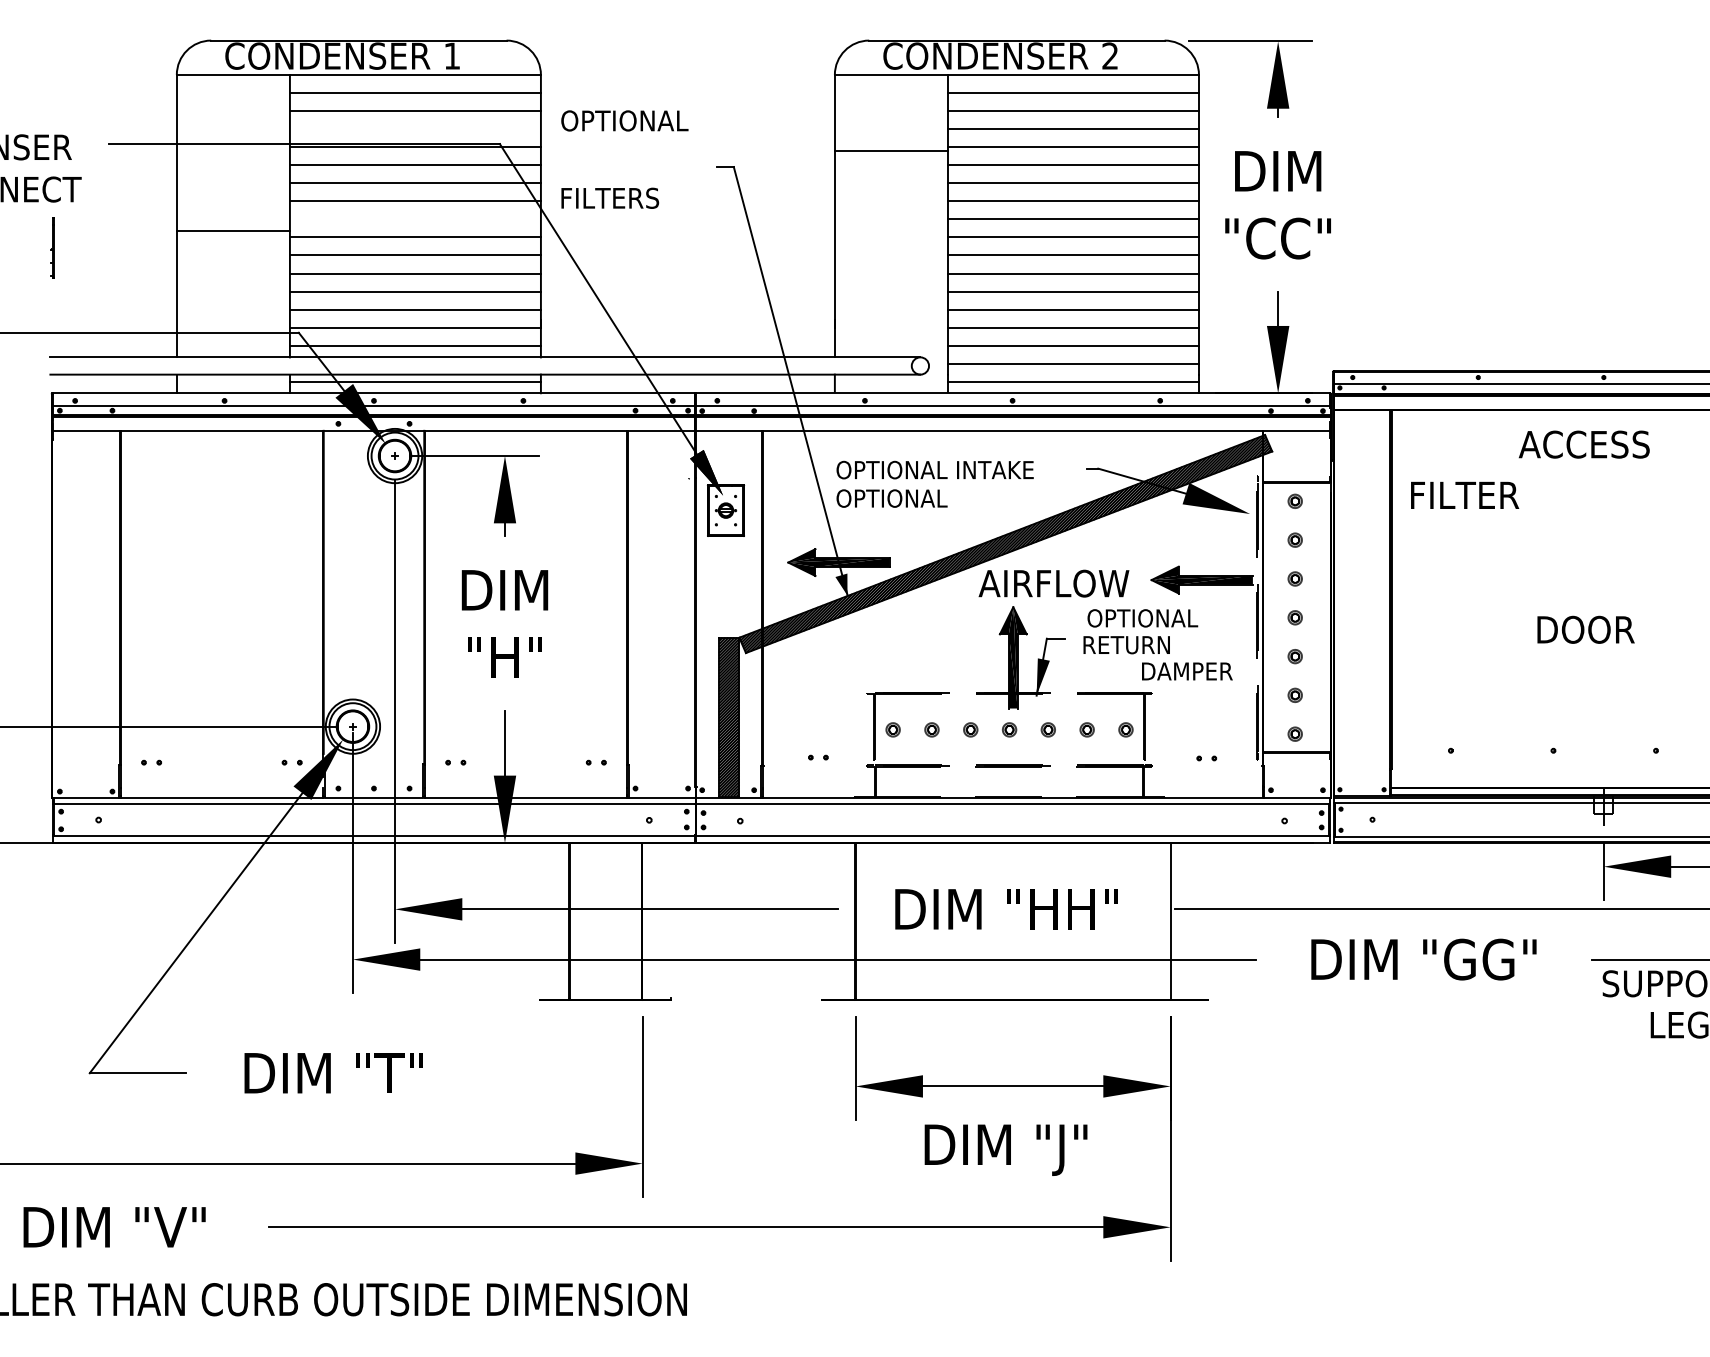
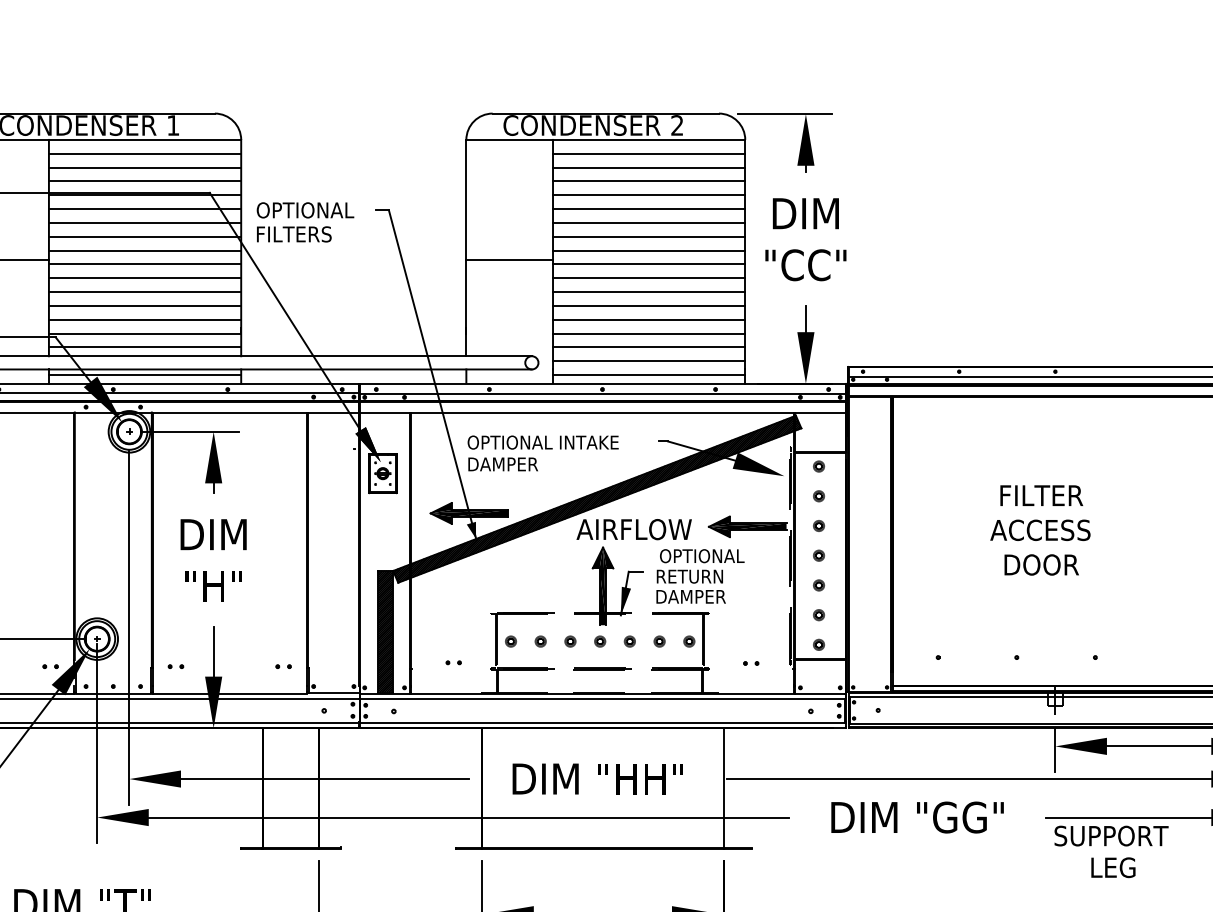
text: (624, 120) -> (305, 210), moved
line: (414, 129) -> (144, 181), added
line: (890, 151) -> (508, 259), moved
line: (414, 219) -> (144, 250), added
text: (1583, 444) -> (1039, 530), moved
text: (1465, 494) -> (1042, 494), moved
text: (891, 498) -> (509, 464), OPTIONAL -> DAMPER
text: (1187, 671) -> (691, 596), moved

